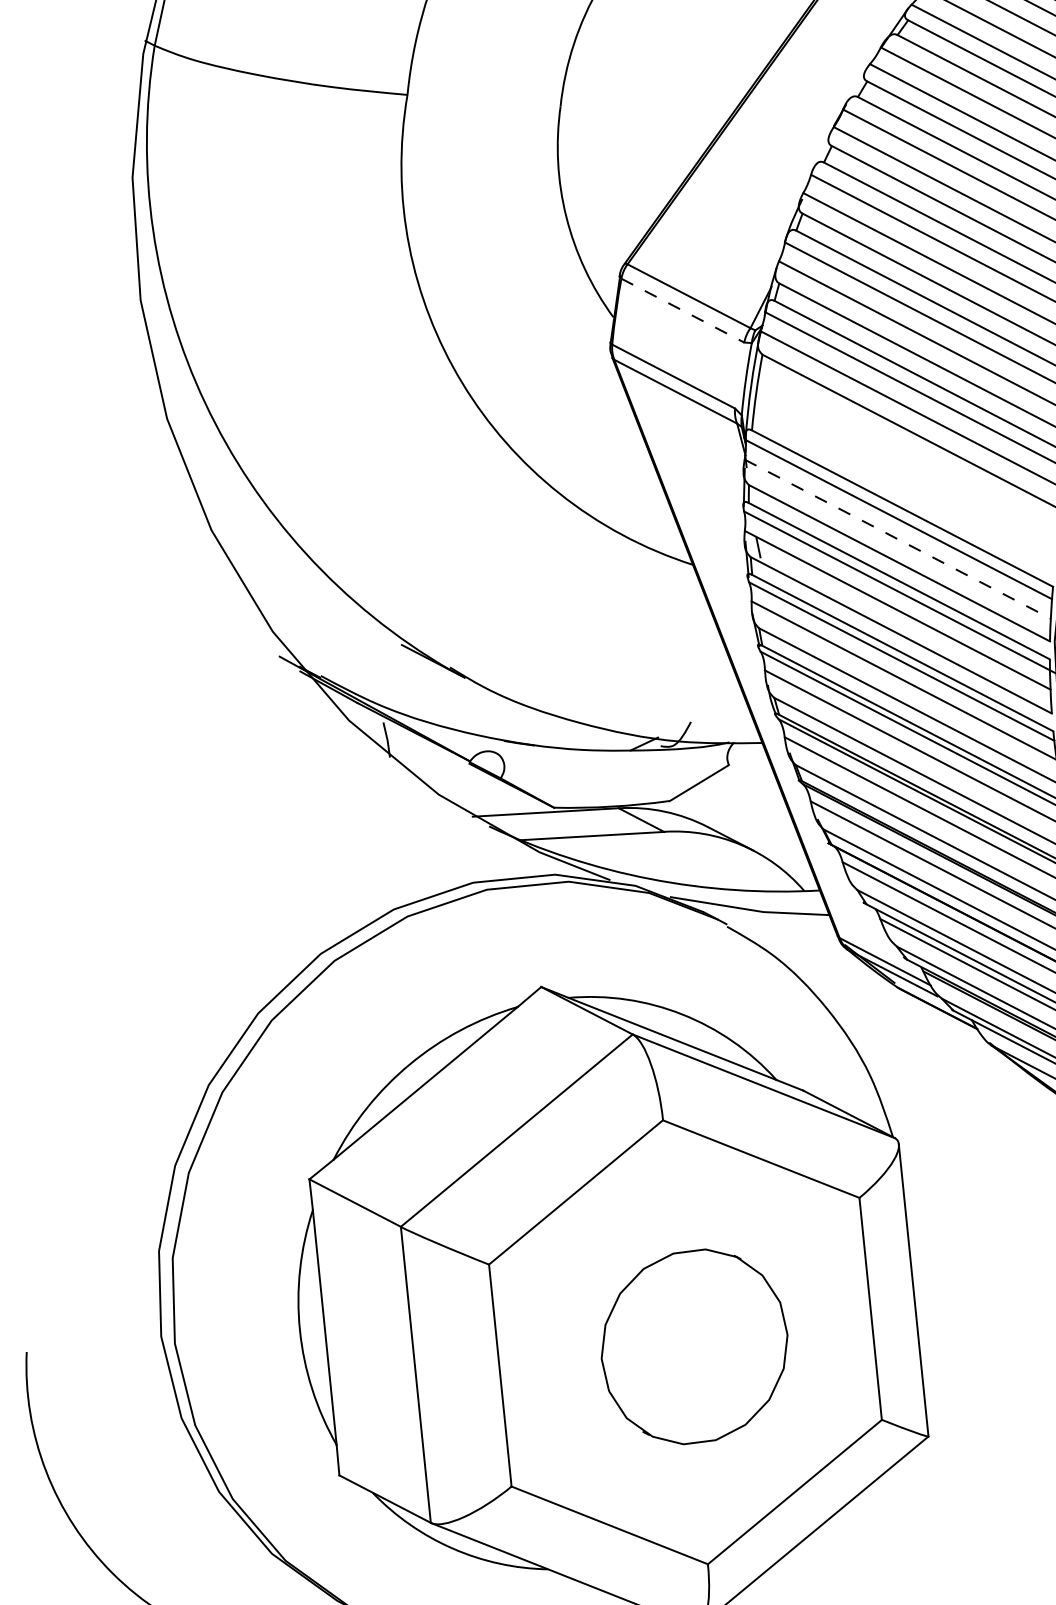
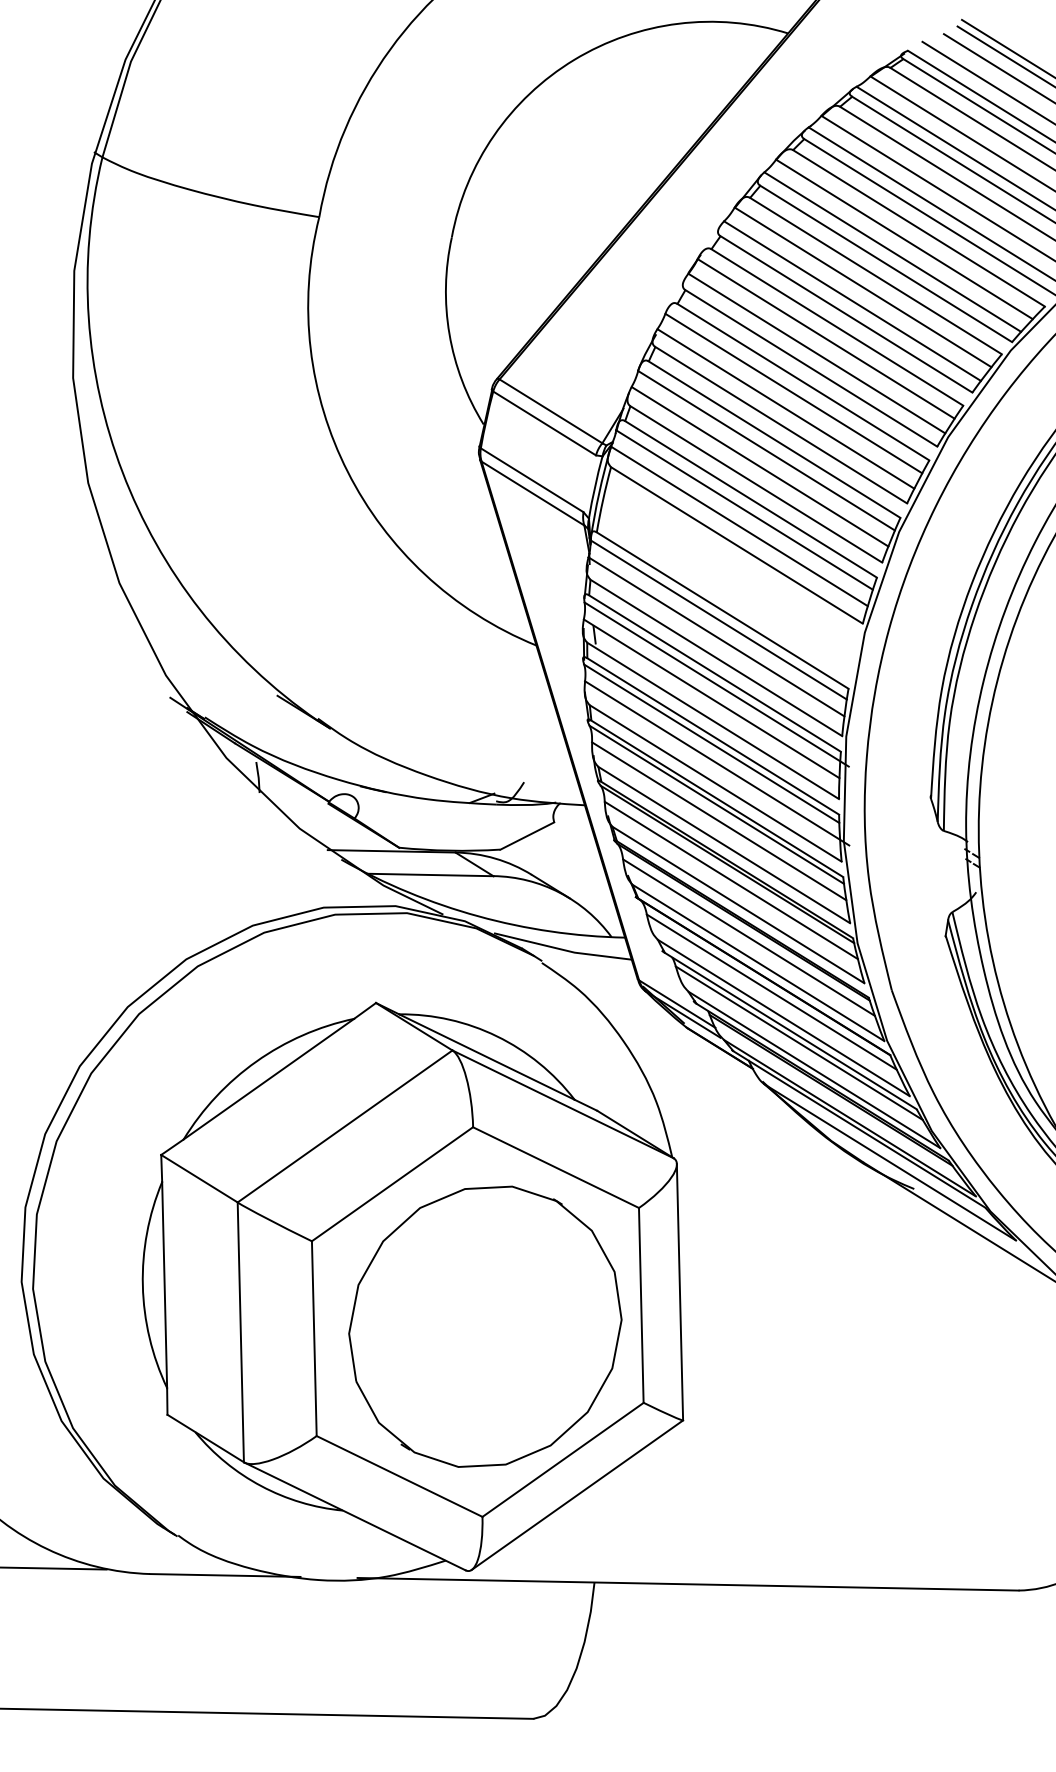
line: (682, 310) -> (544, 423), dashed -> solid
line: (897, 538) -> (716, 636), dashed -> solid
part: (694, 1346) -> (485, 1326), size x1.67

